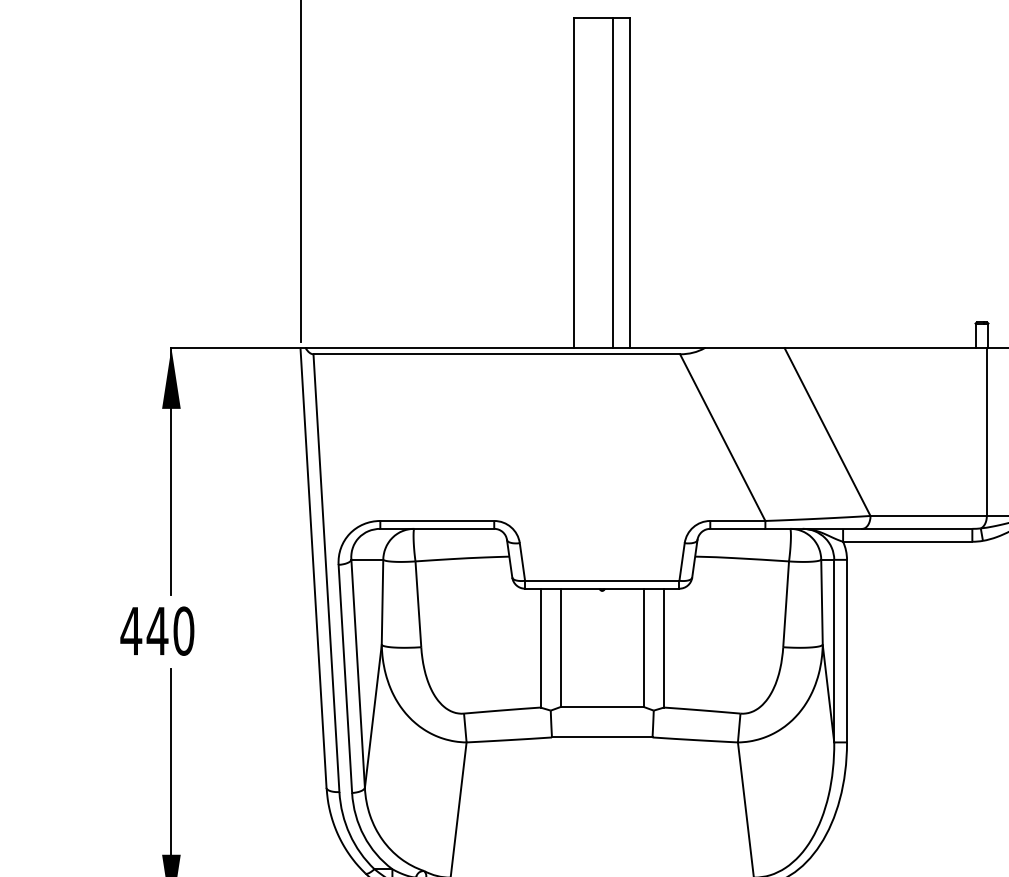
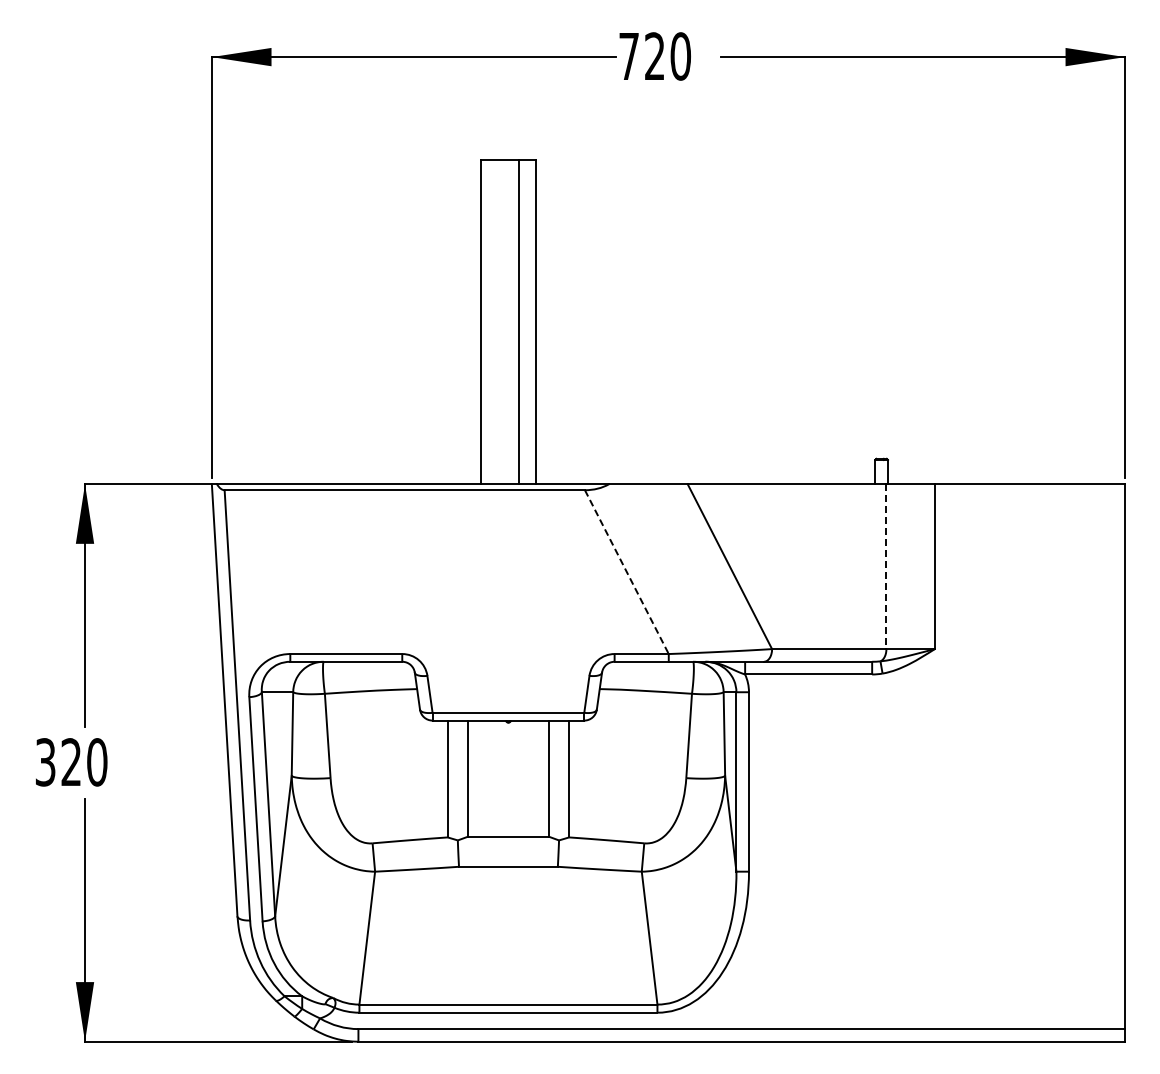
line: (986, 432) -> (886, 567), solid -> dashed
line: (723, 438) -> (627, 572), solid -> dashed
text: (144, 631) -> (58, 762), 440 -> 320

